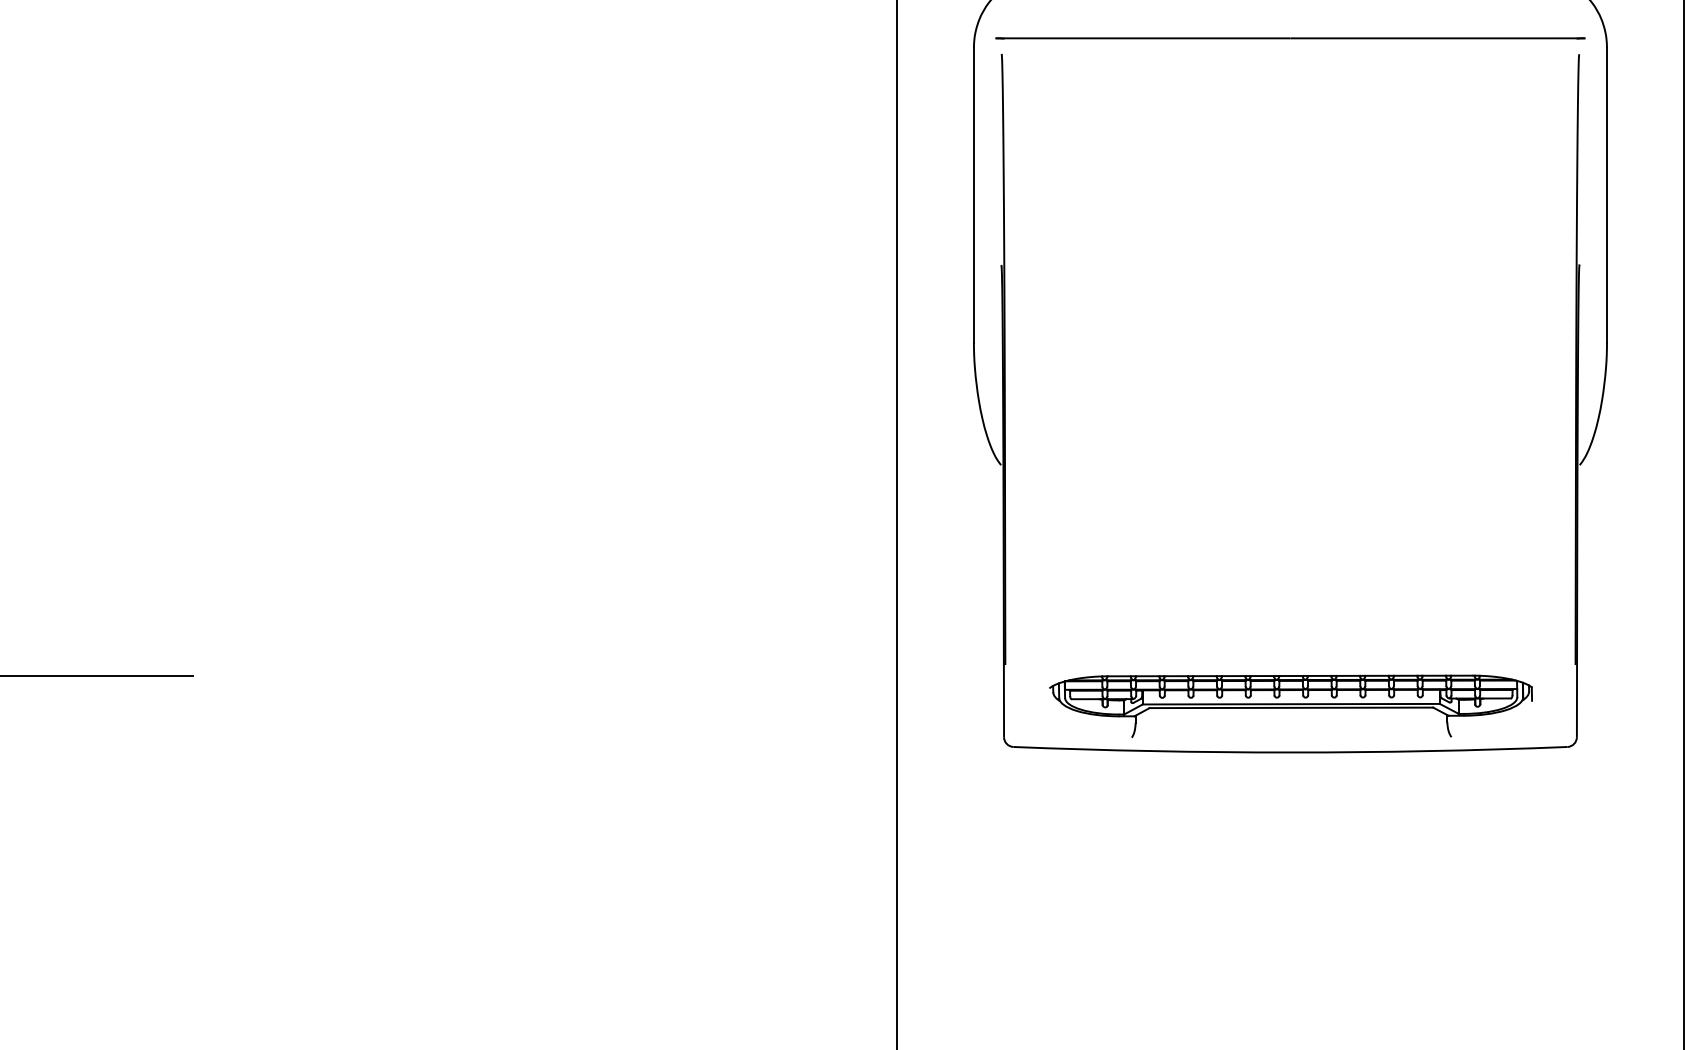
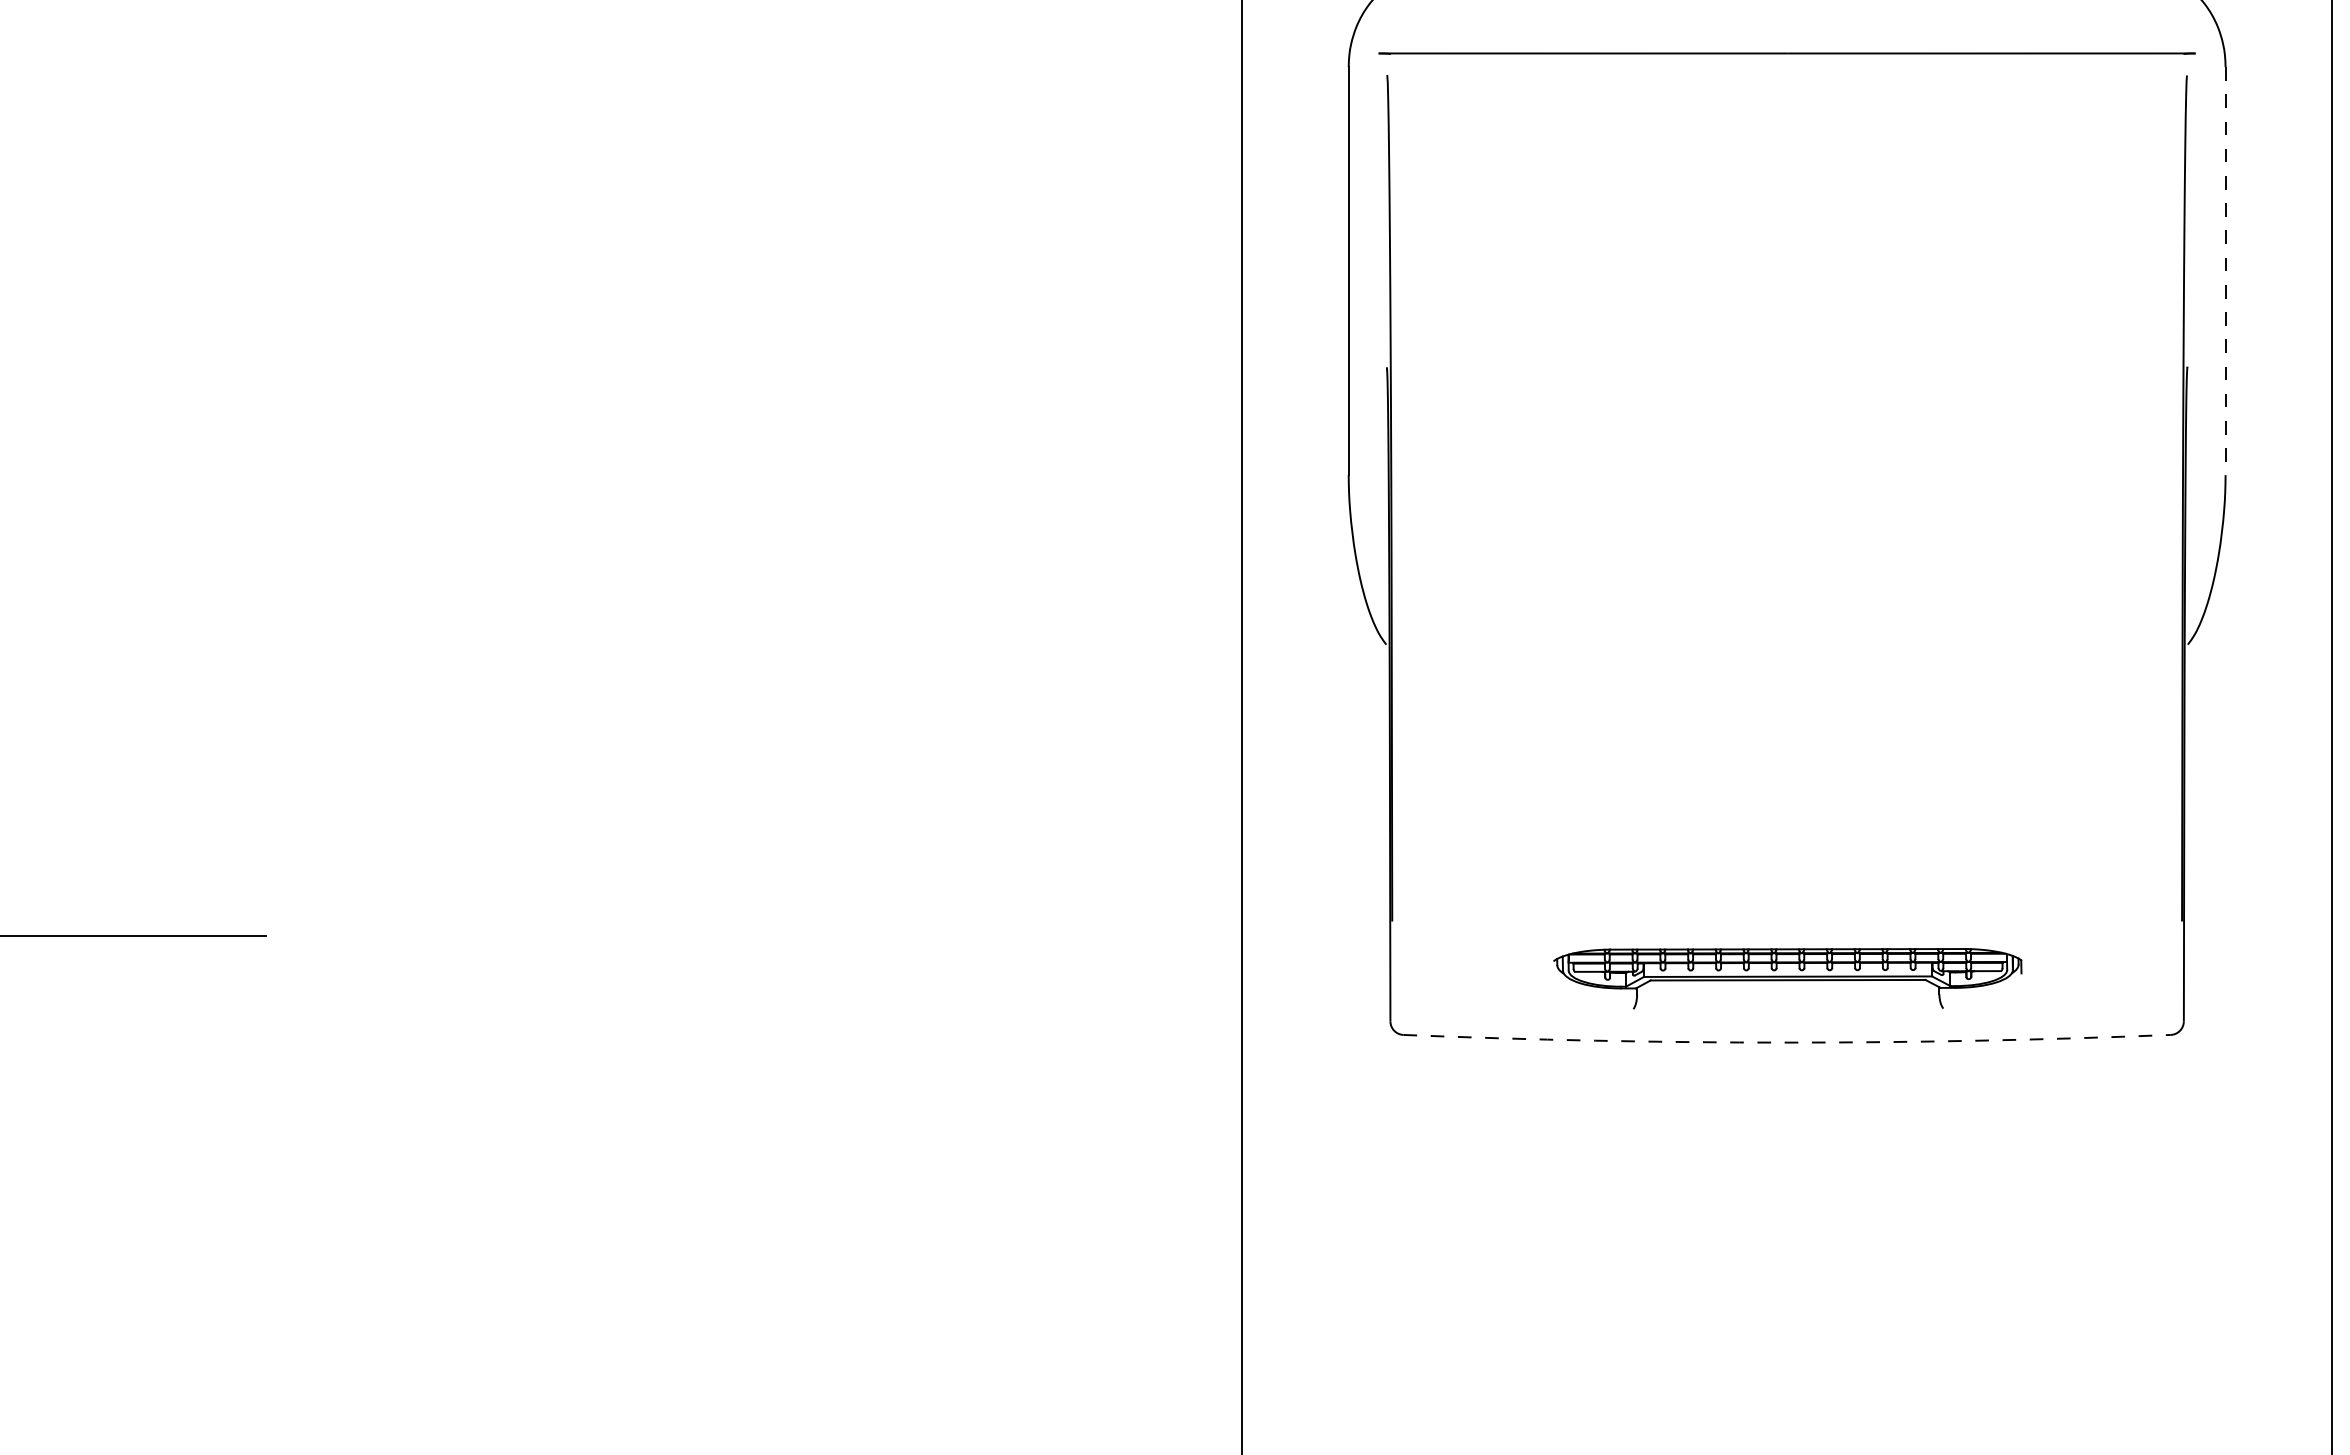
line: (1606, 195) -> (2225, 271), solid -> dashed
part: (1290, 706) -> (1787, 978), size x0.7
arc: (1290, 752) -> (1787, 1042), solid -> dashed

